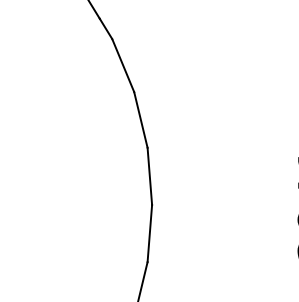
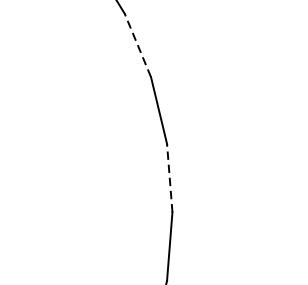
line: (123, 65) -> (138, 45), solid -> dashed
line: (149, 176) -> (169, 178), solid -> dashed

